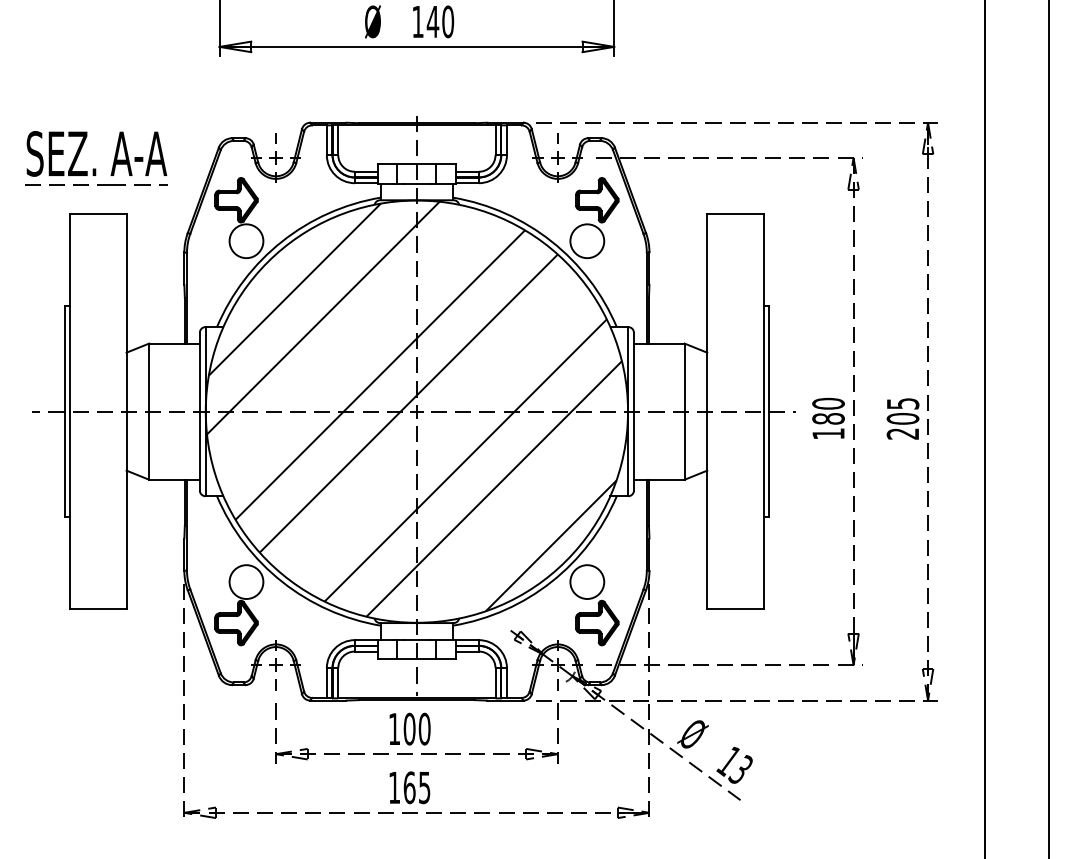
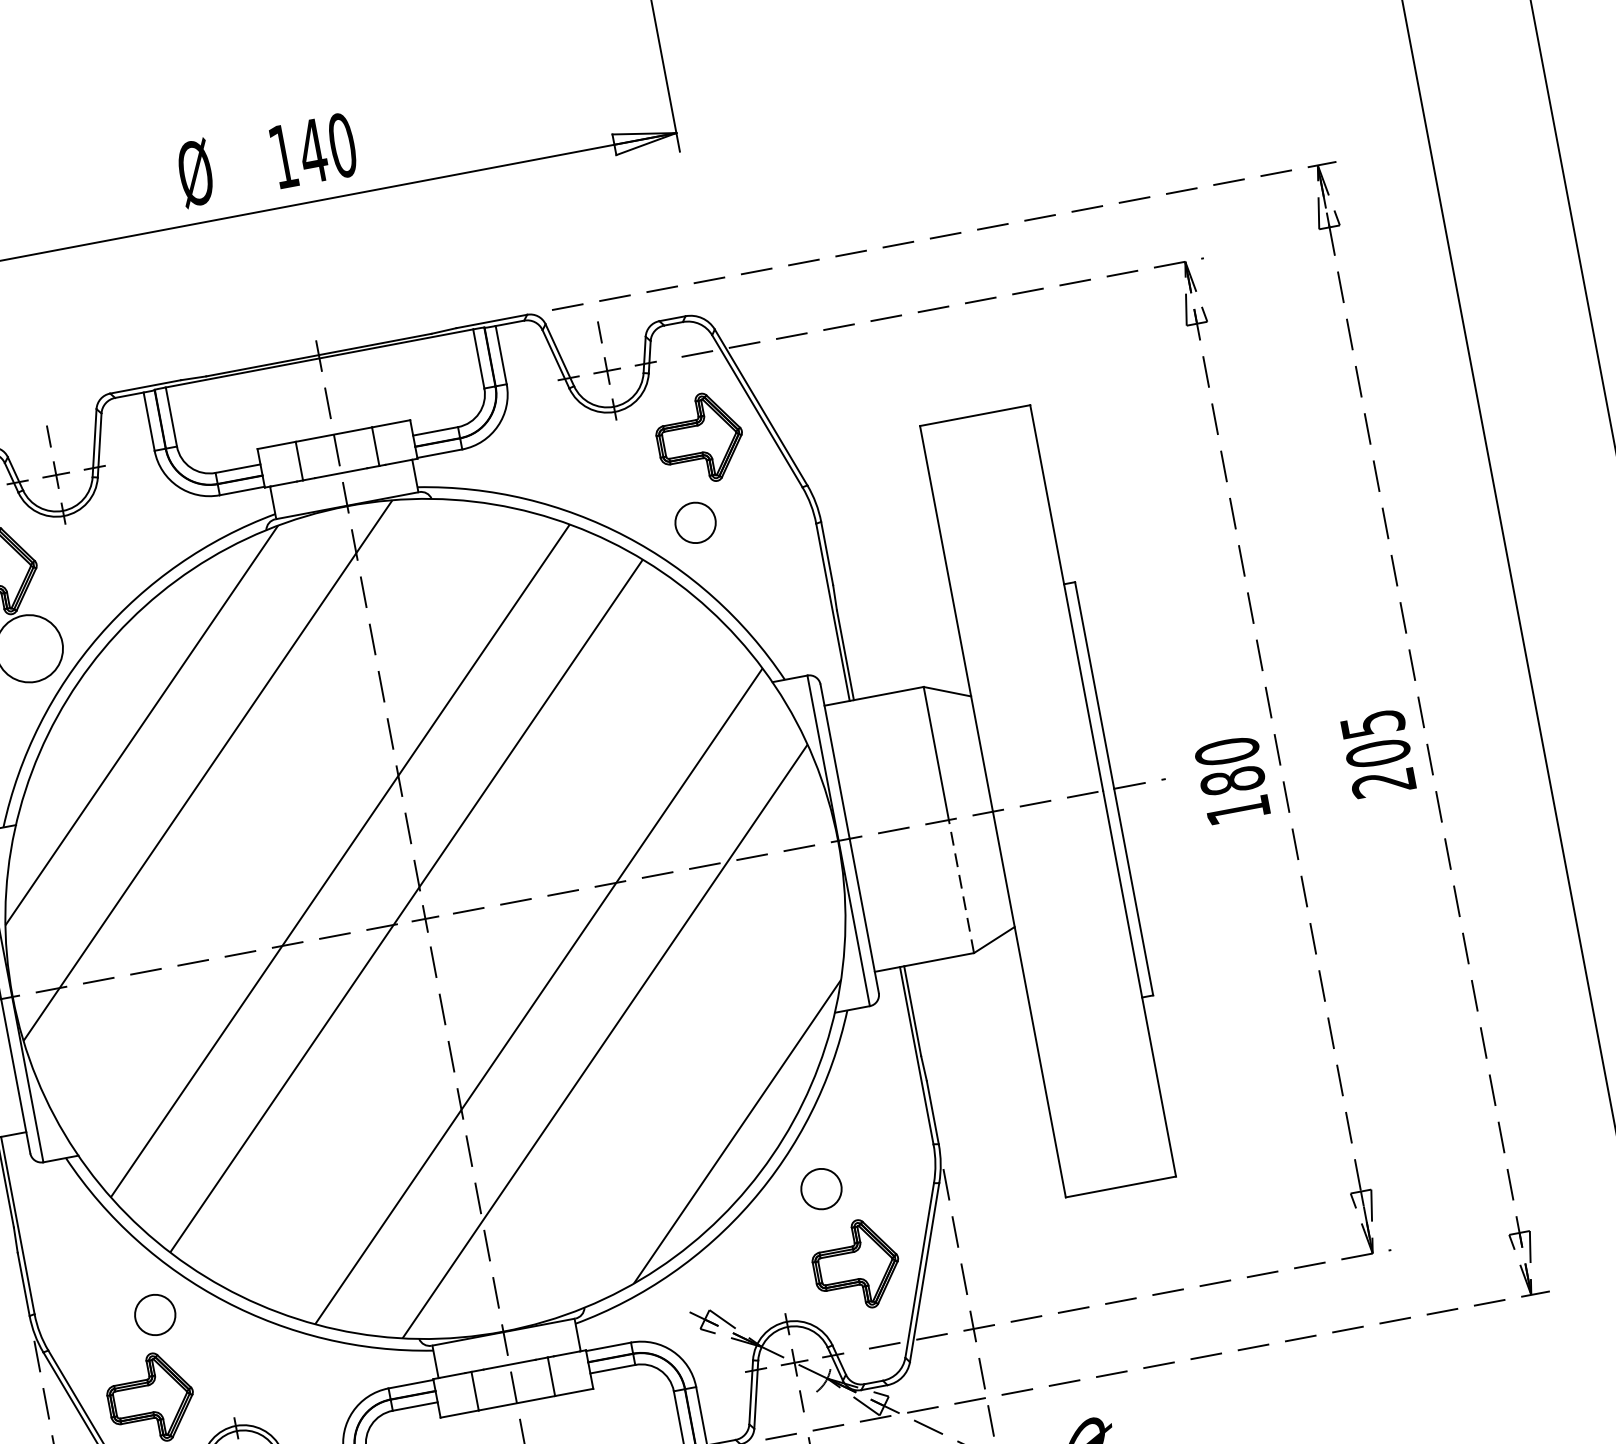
circle: (587, 241) -> (696, 523), size x0.6
line: (684, 445) -> (960, 886), solid -> dashed
circle: (246, 581) -> (155, 1313), size x0.6
circle: (587, 581) -> (821, 1187), size x0.6

